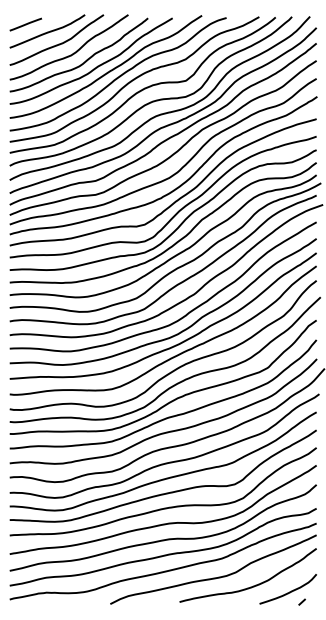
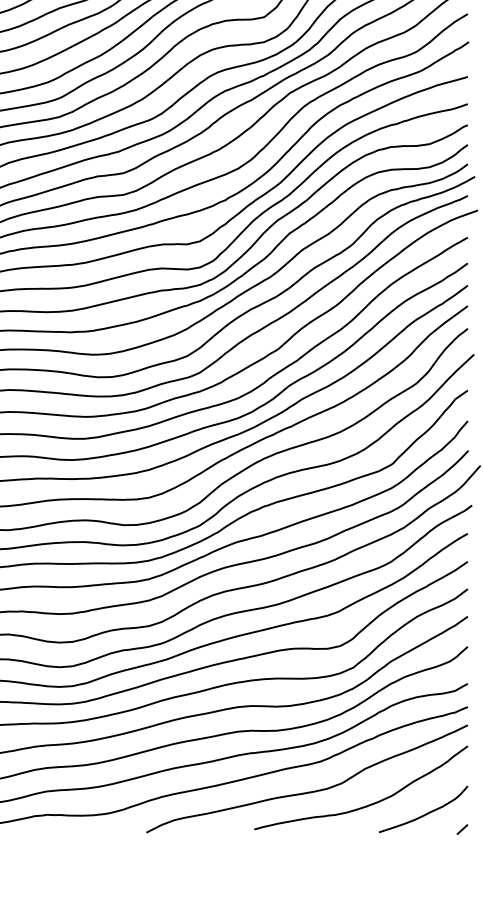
line: (301, 601) -> (461, 828), moved

